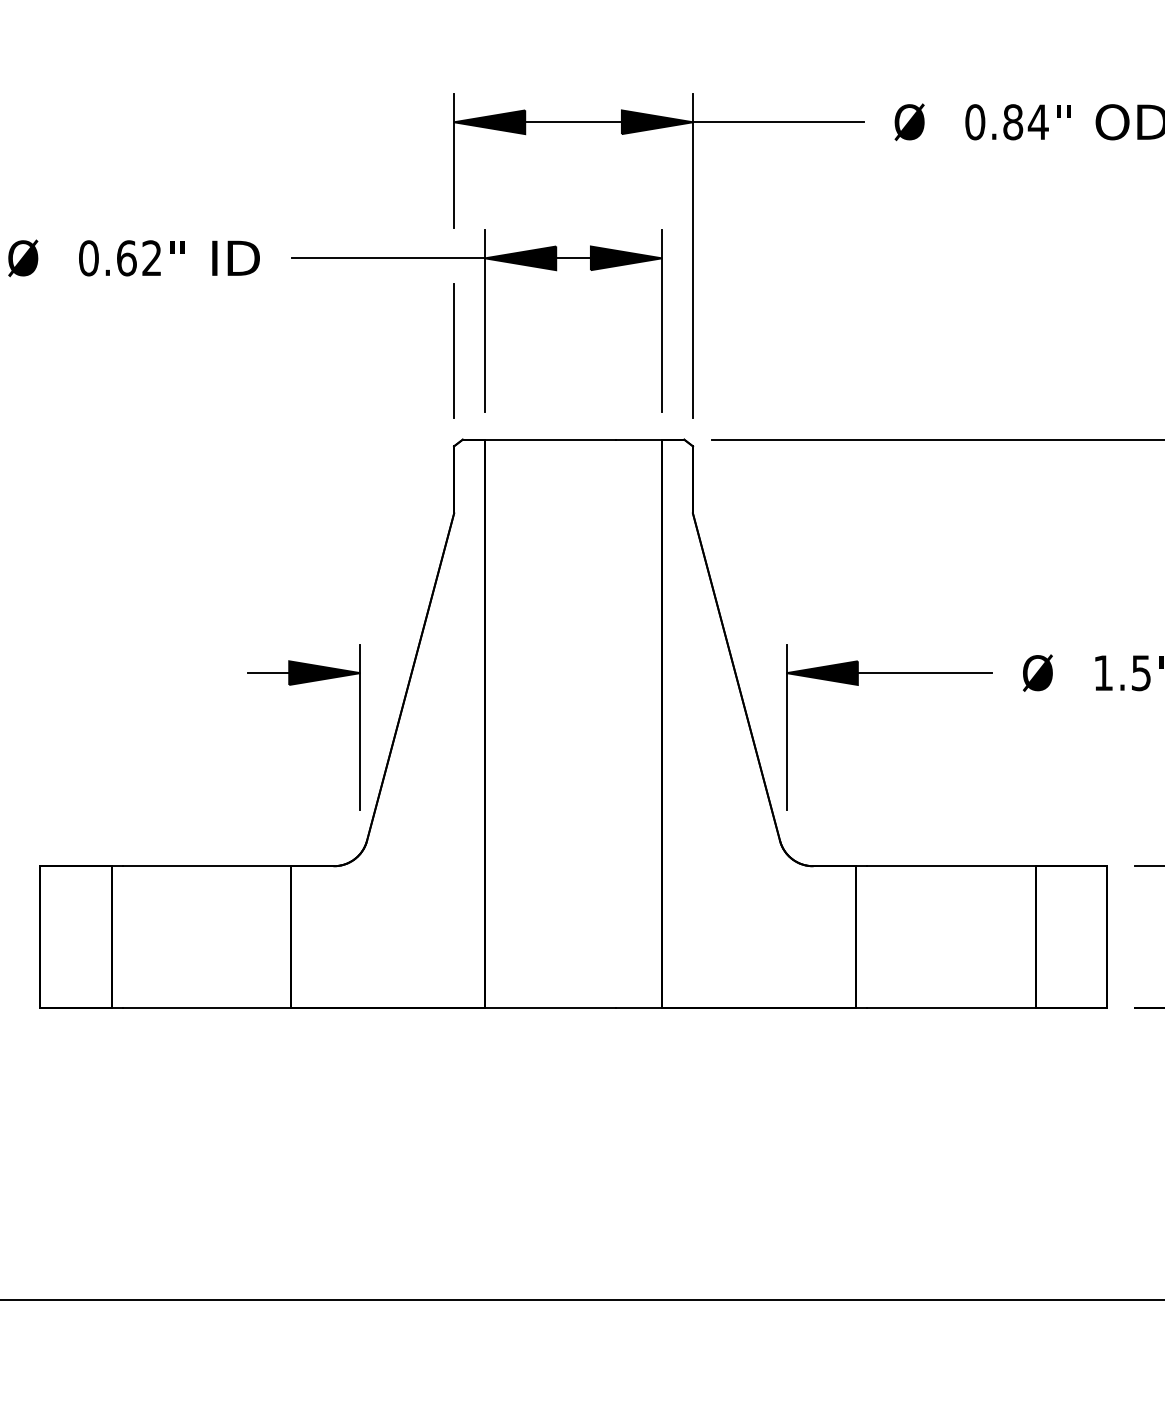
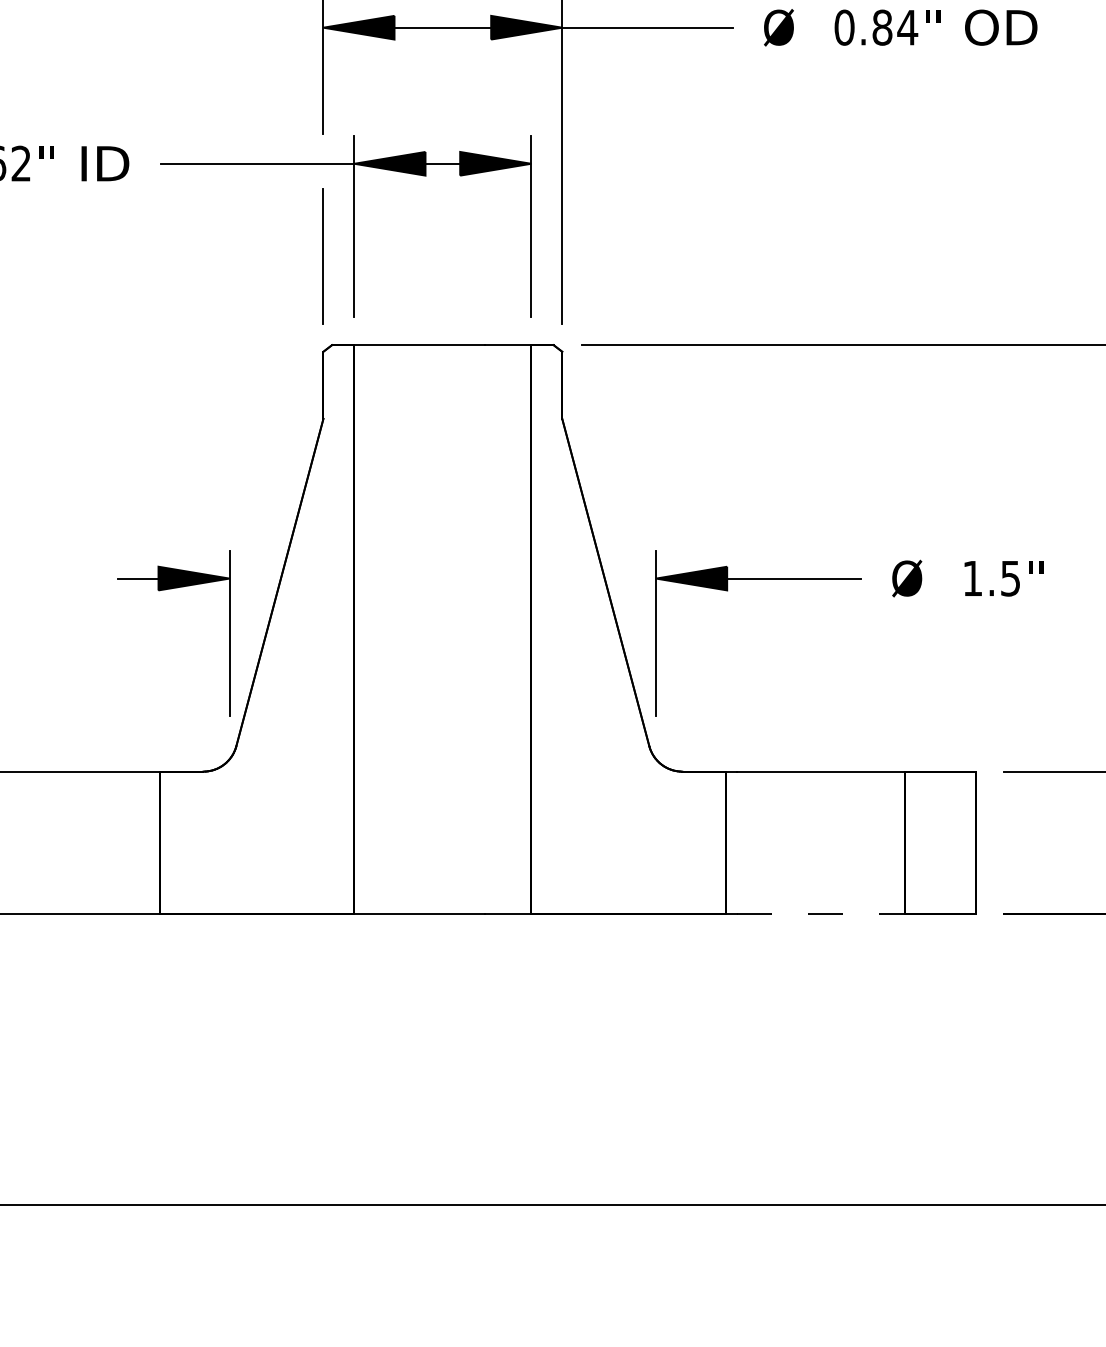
line: (951, 1008) -> (820, 913), solid -> dashed

